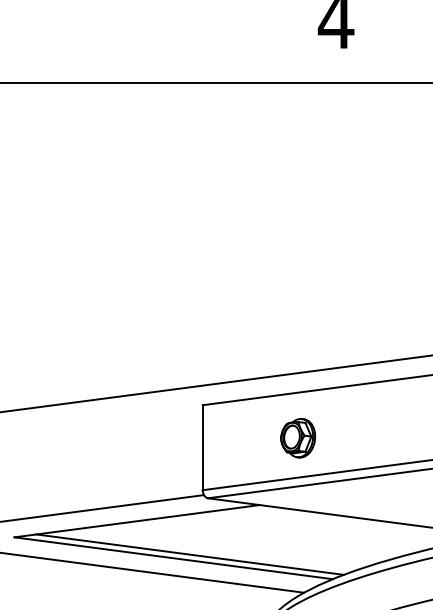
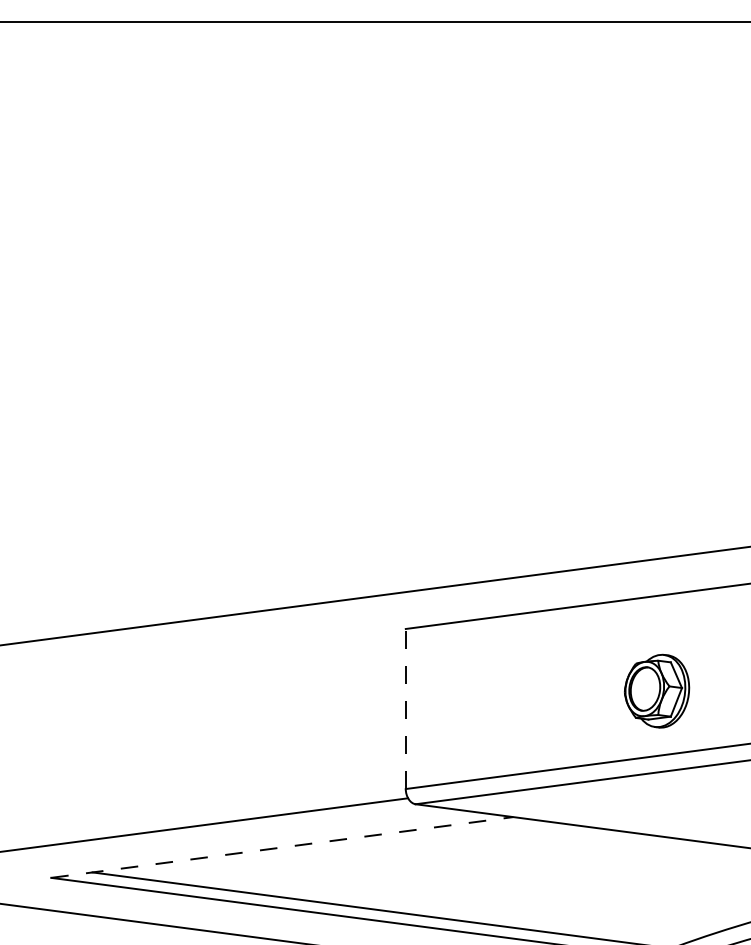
part: (298, 438) -> (657, 691), moved
line: (202, 447) -> (405, 708), solid -> dashed
line: (137, 521) -> (282, 848), solid -> dashed

